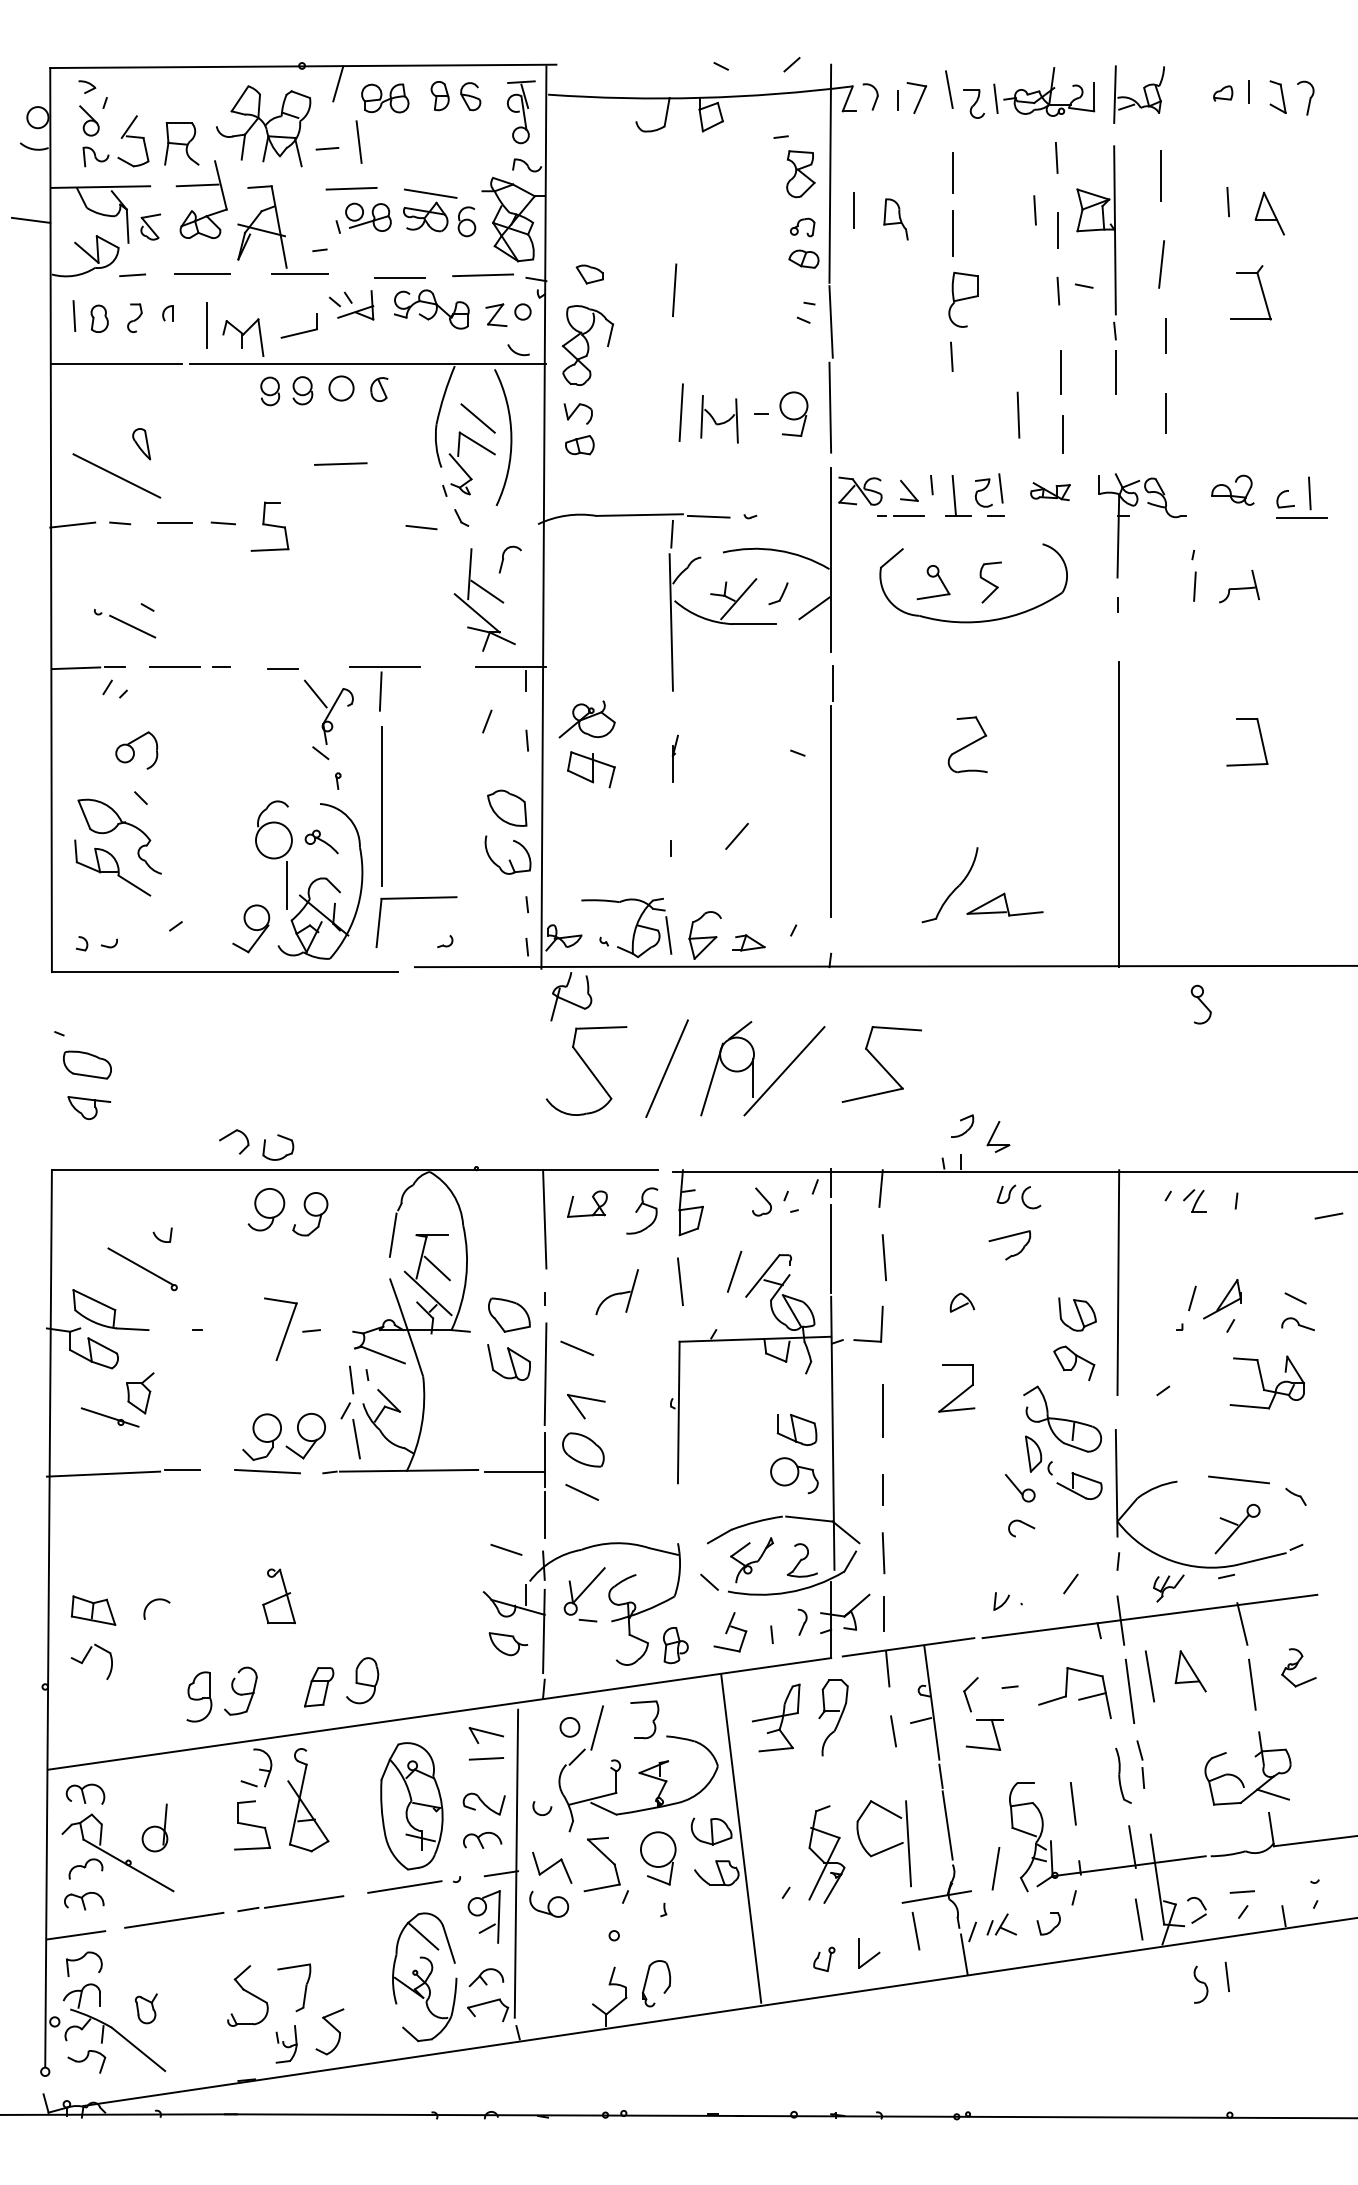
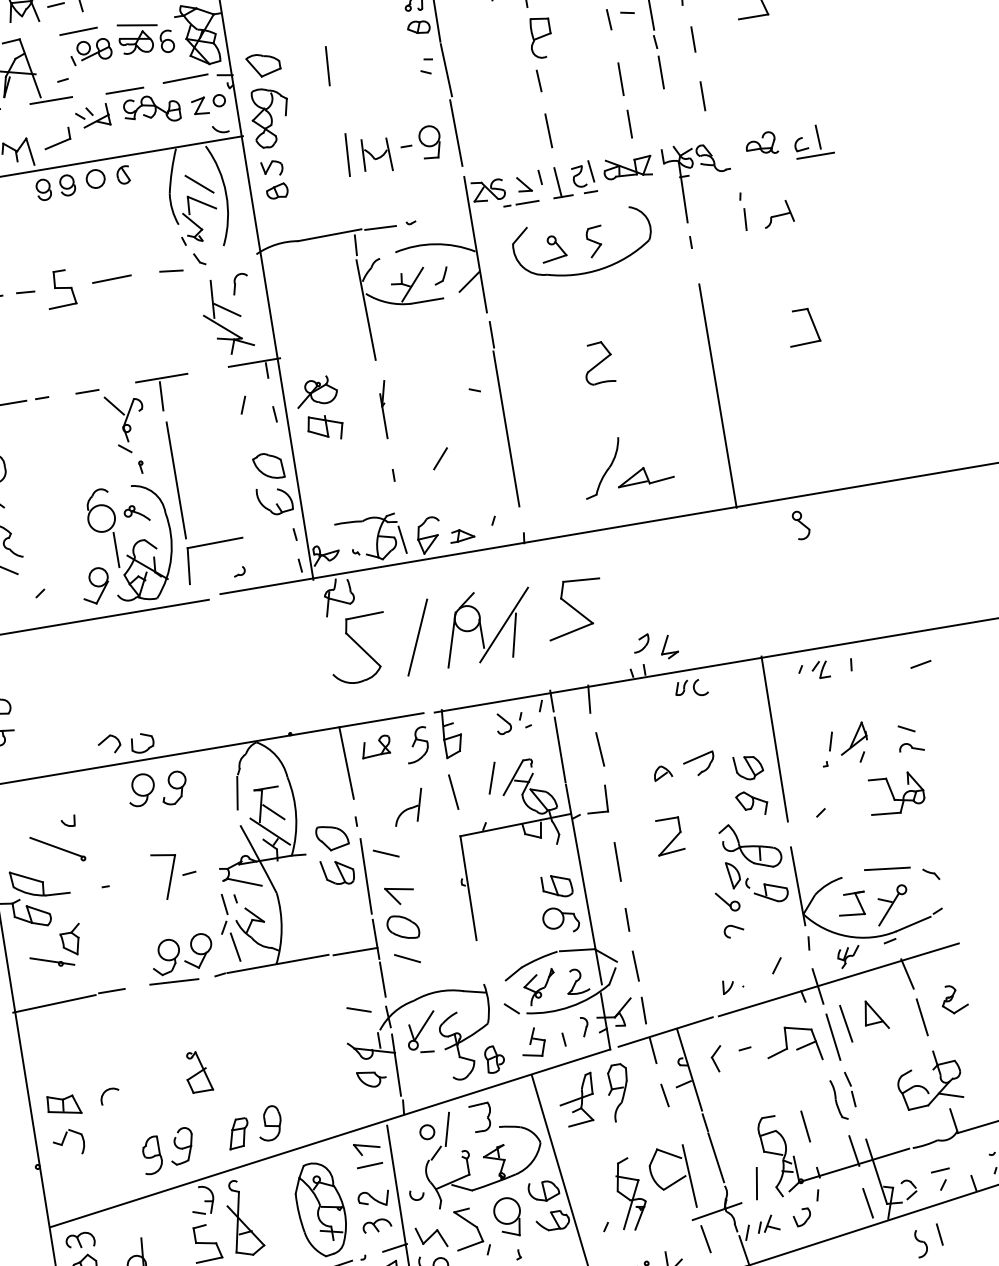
part: (589, 274) -> (263, 65), size x1.67
line: (1018, 414) -> (548, 130), moved
line: (340, 463) -> (111, 278), moved
part: (1050, 491) -> (627, 167), size x1.67
part: (675, 758) -> (385, 409), size x1.67
line: (795, 1086) -> (514, 634), added
part: (1009, 1237) -> (698, 758), moved
part: (993, 1730) -> (857, 900), moved

